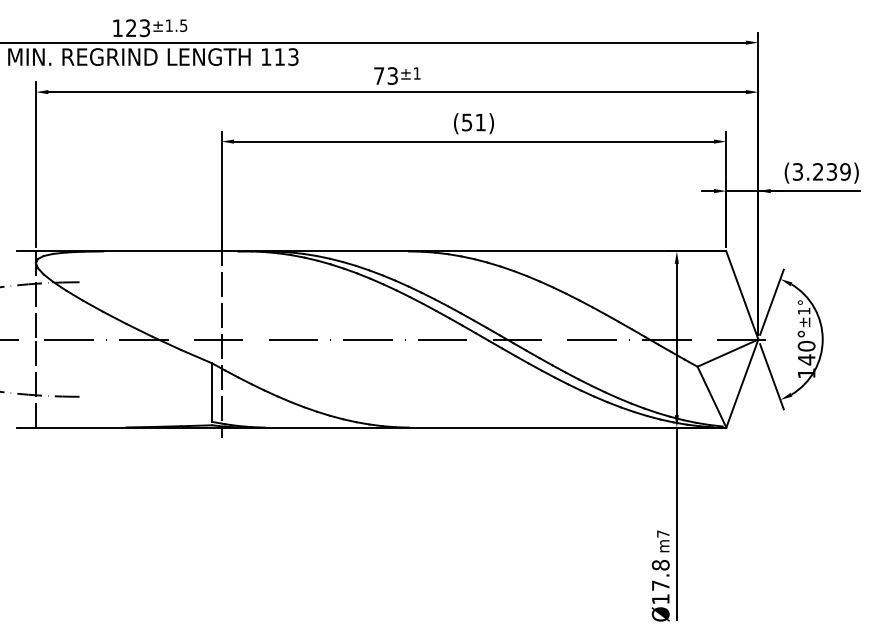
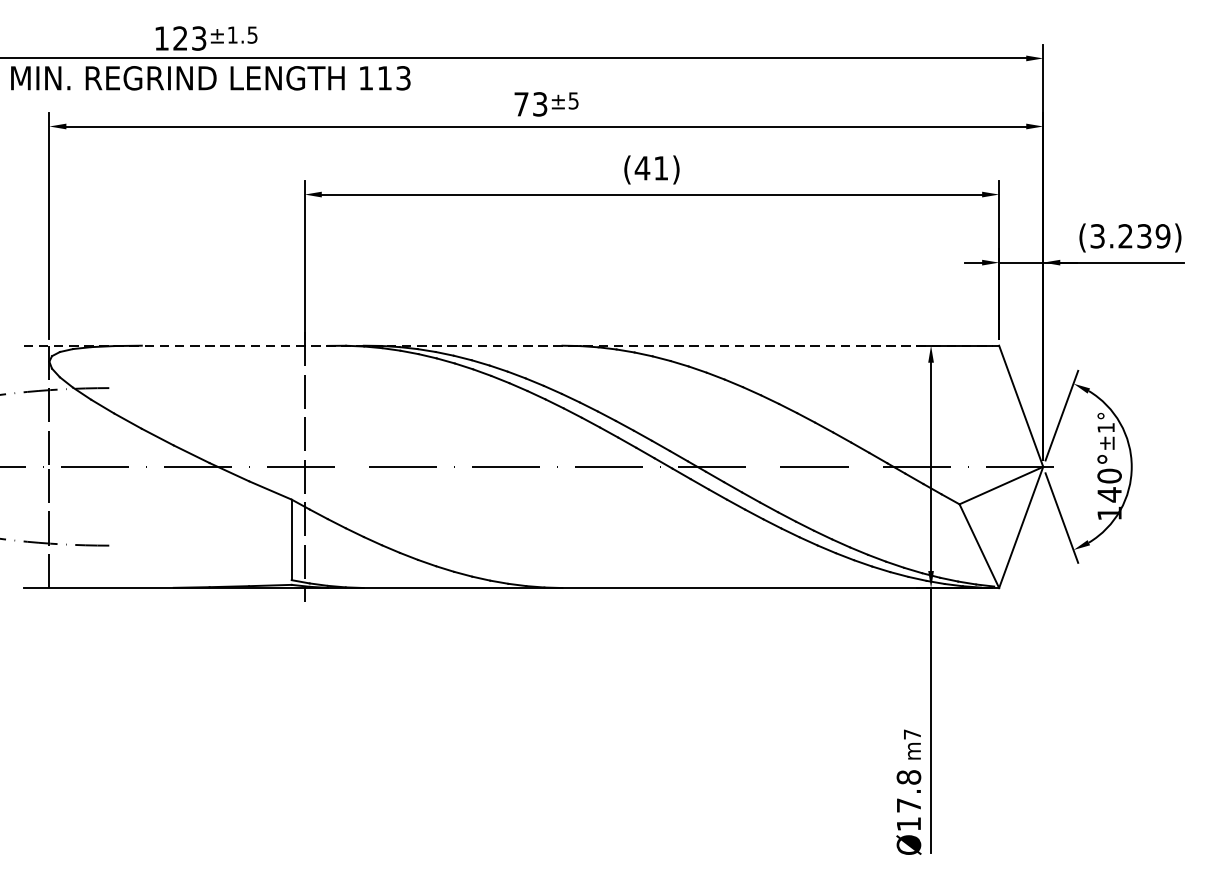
text: (416, 73) -> (572, 100), ±1 -> ±5
text: (466, 122) -> (641, 168), (51) -> (41)
line: (371, 251) -> (510, 345), solid -> dashed

